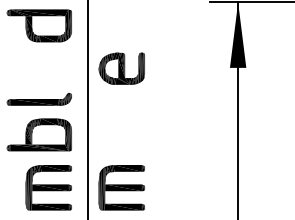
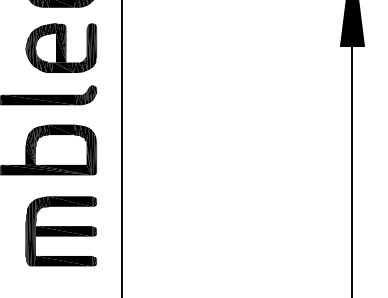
part: (121, 68) -> (60, 47), moved
part: (121, 187) -> (173, 230), removed

